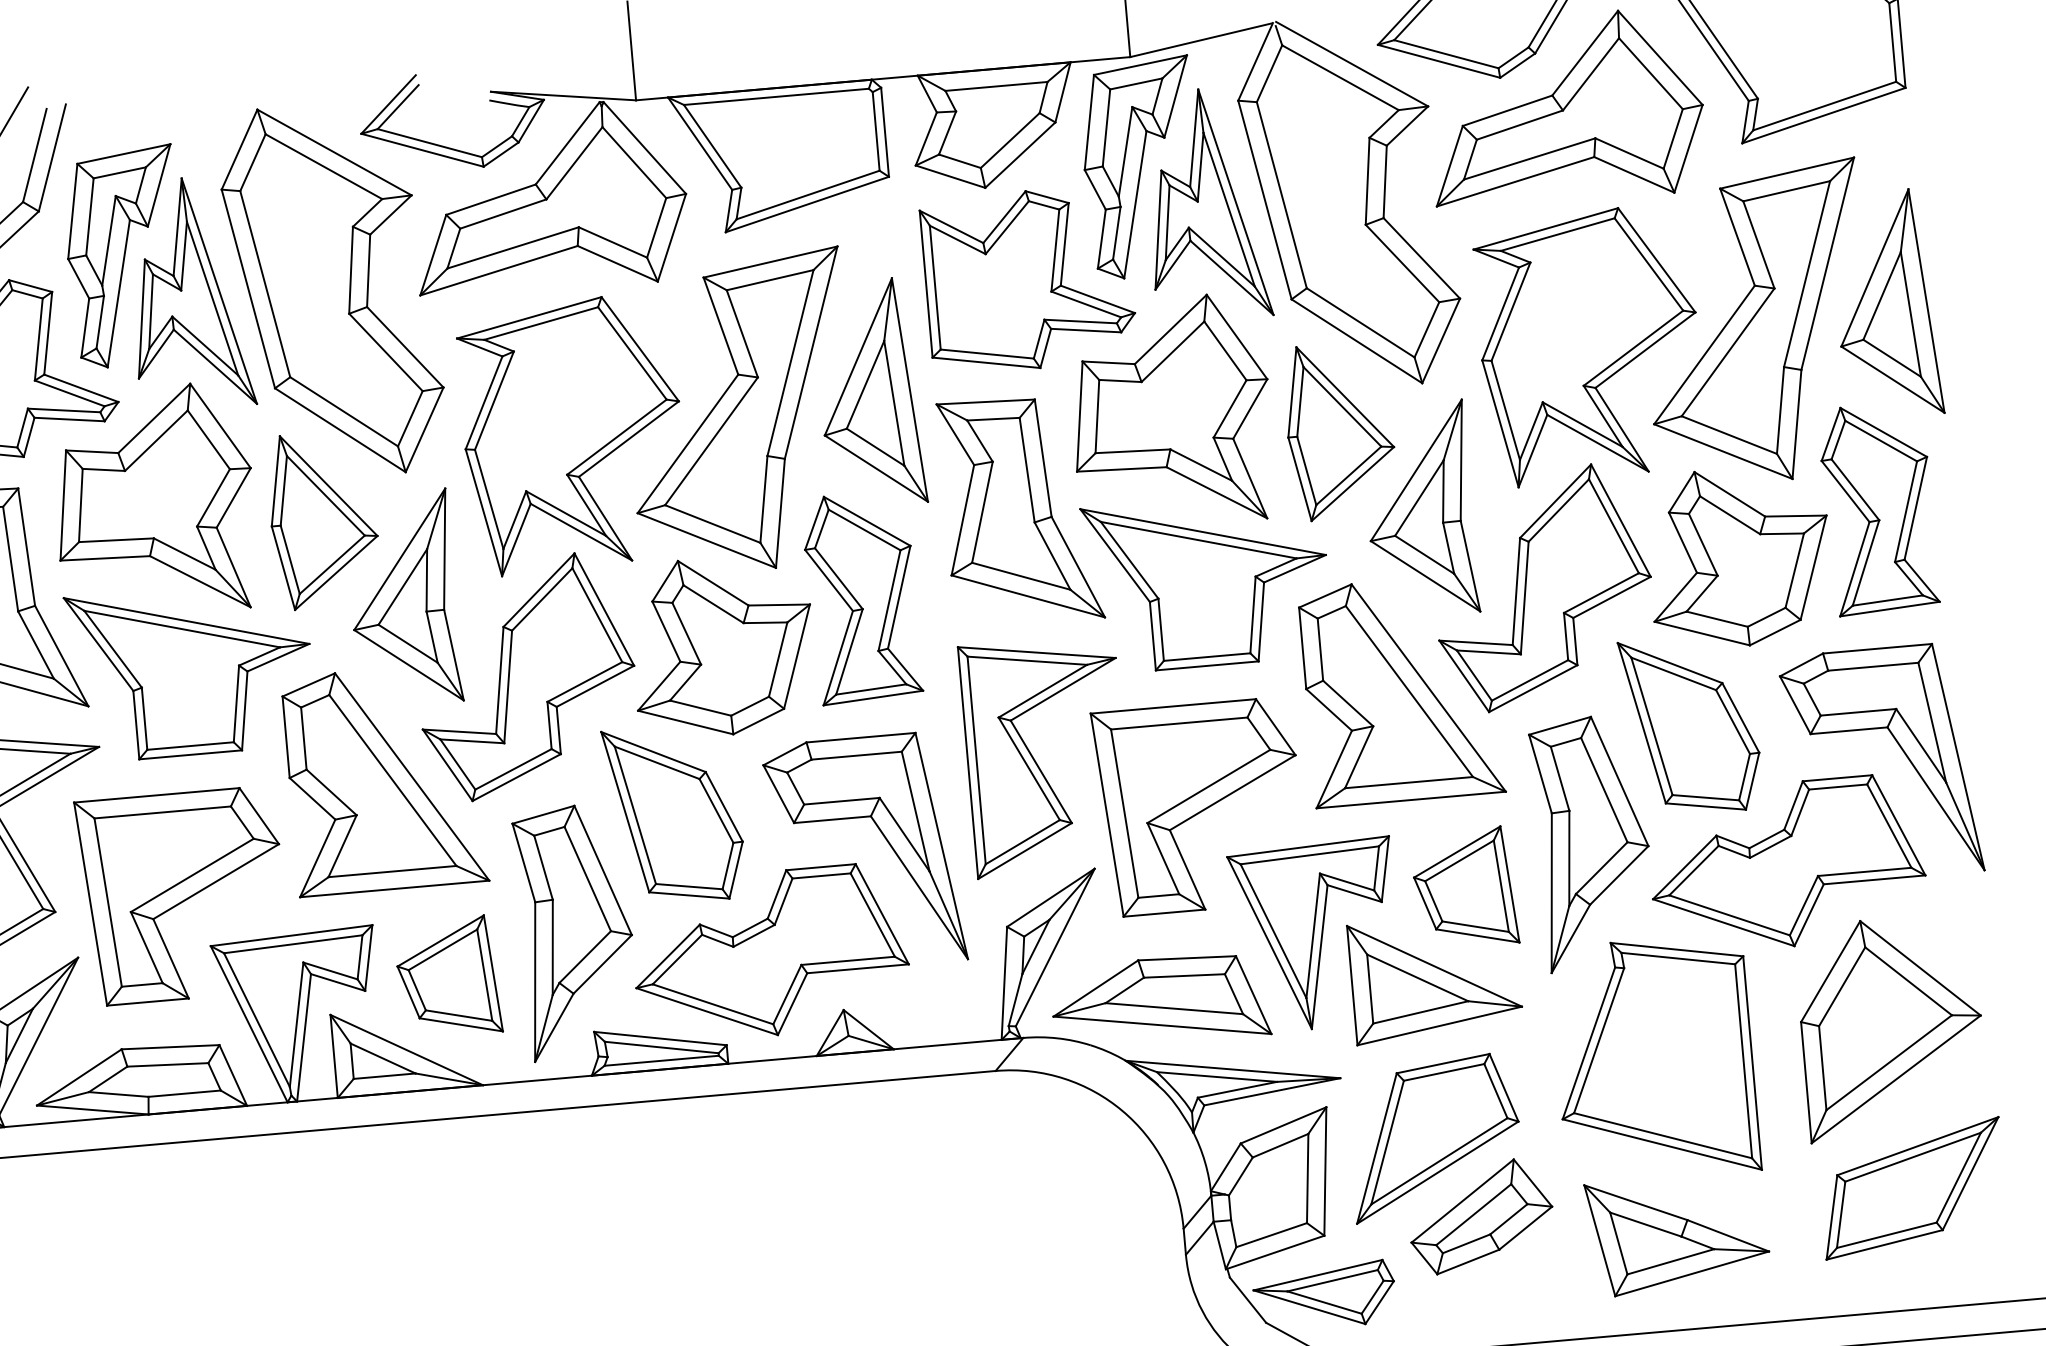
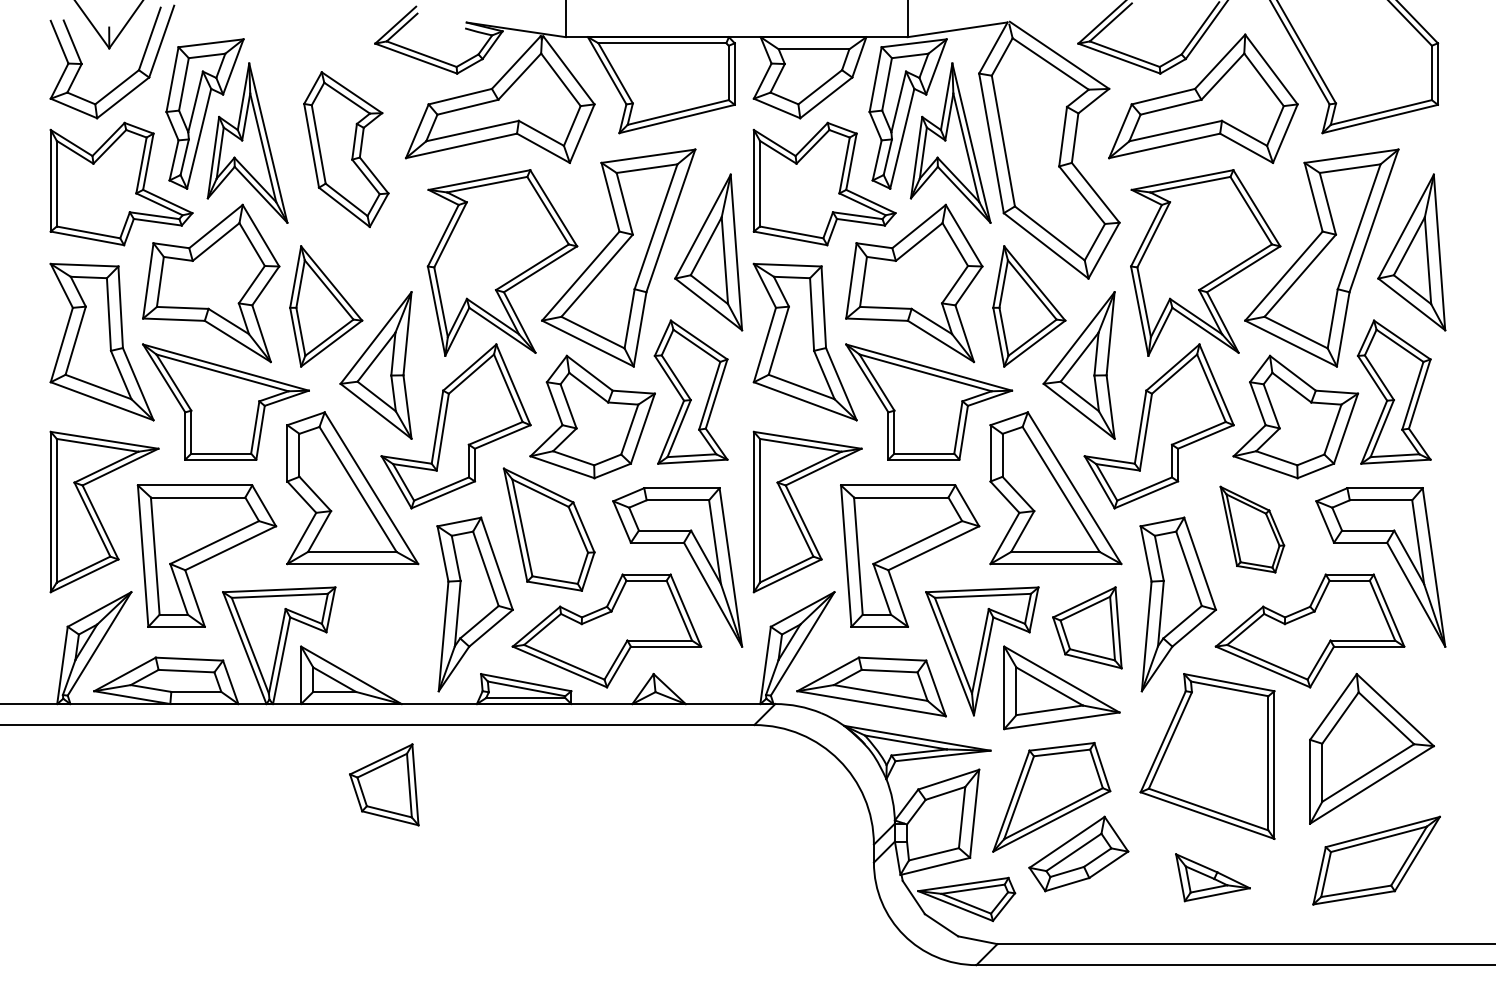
part: (333, 290) -> (346, 149), size x0.6
part: (1691, 725) -> (1252, 529), size x0.7
part: (448, 976) -> (384, 784), moved
part: (1677, 1233) -> (1212, 877), size x0.6

